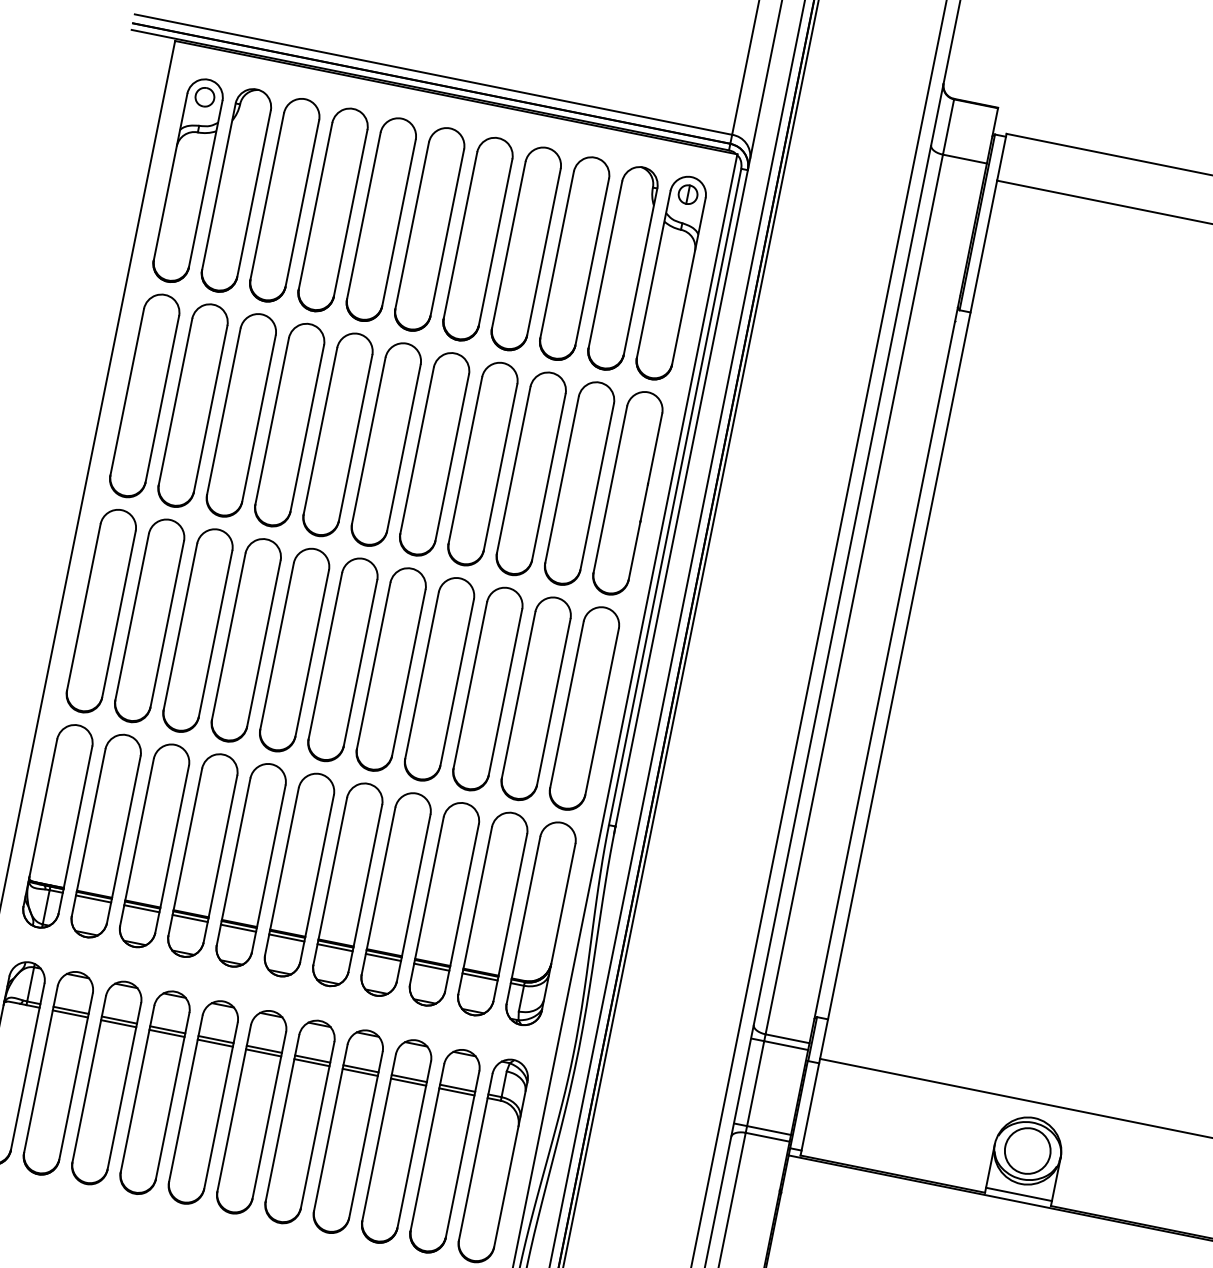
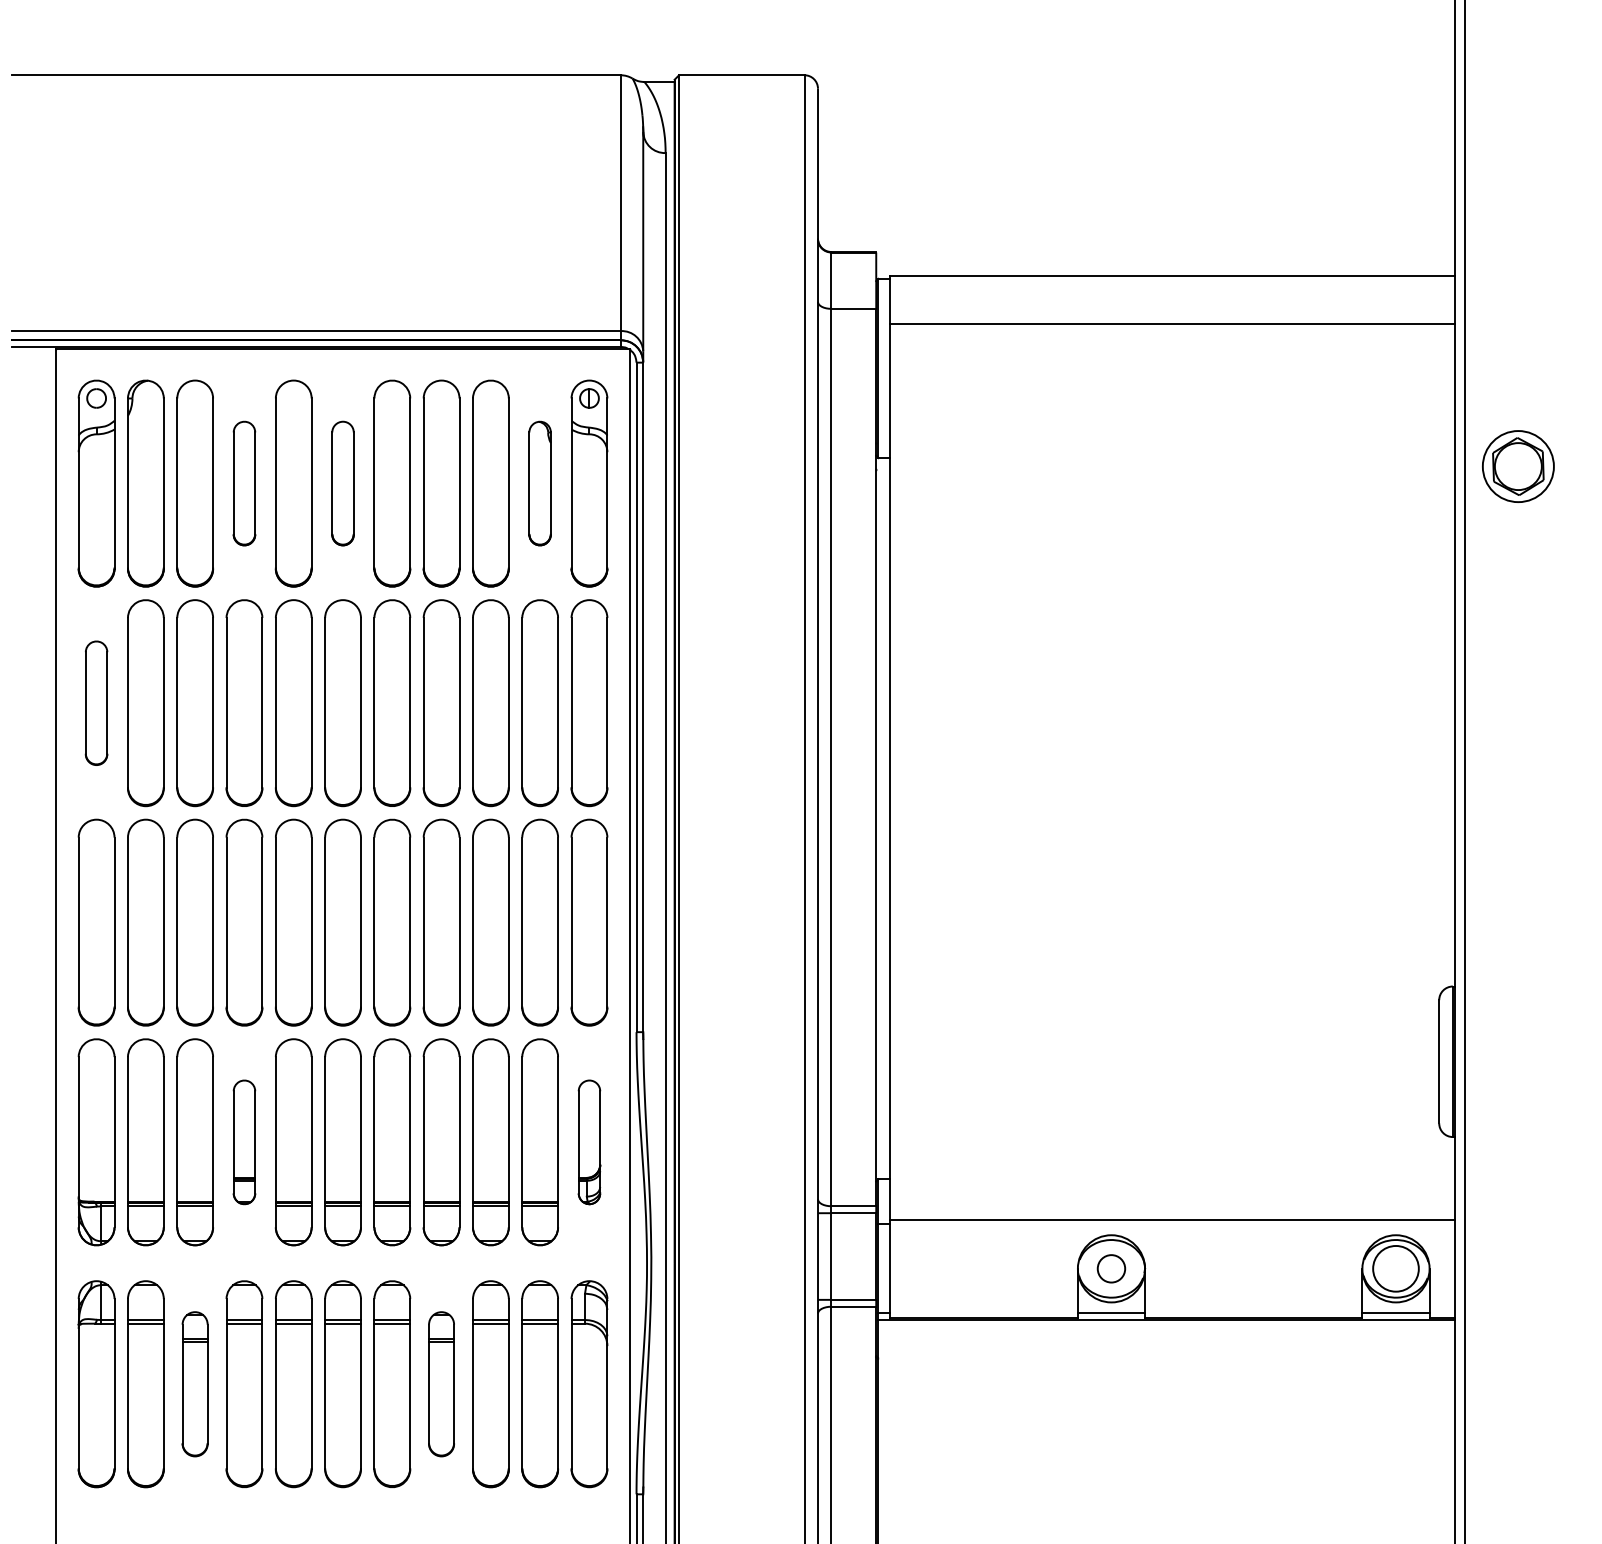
part: (333, 209) -> (244, 483), size x0.6
part: (429, 229) -> (342, 483), size x0.6
part: (622, 268) -> (539, 483), size x0.6
part: (144, 396) -> (96, 703), size x0.6
part: (202, 855) -> (244, 1142), size x0.6
part: (541, 924) -> (589, 1142), size x0.6
part: (106, 1083) -> (194, 1384), size x0.7
part: (348, 1131) -> (441, 1384), size x0.7
circle: (1027, 1150) -> (1111, 1268), size x0.6

